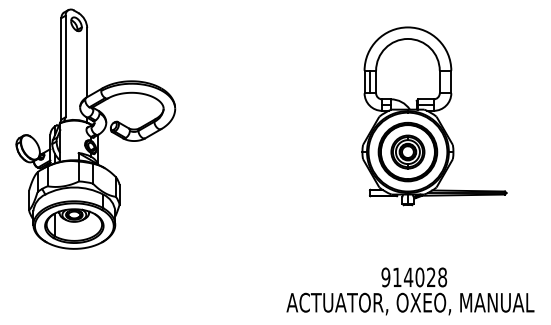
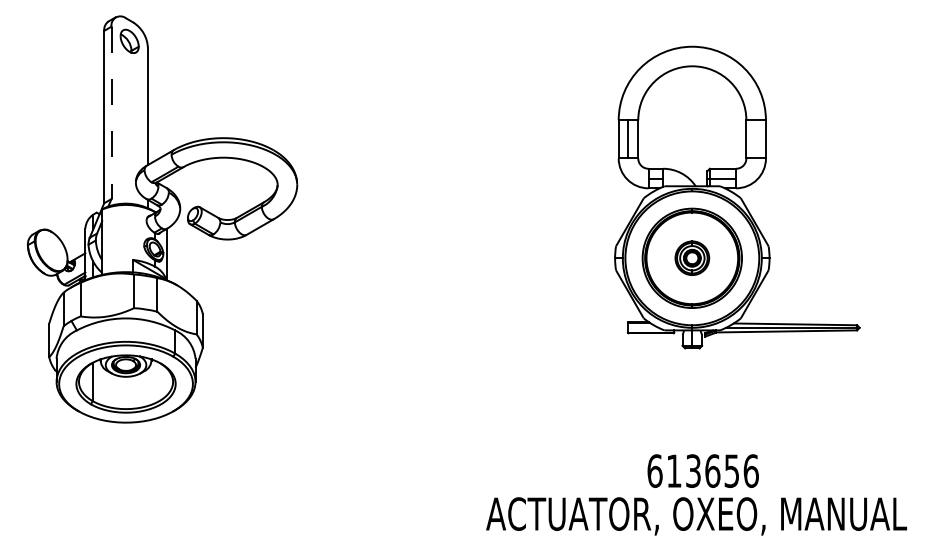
line: (65, 66) -> (111, 113), solid -> dashed
part: (407, 151) -> (691, 257), size x0.6
text: (414, 277) -> (703, 471), 914028 -> 613656

